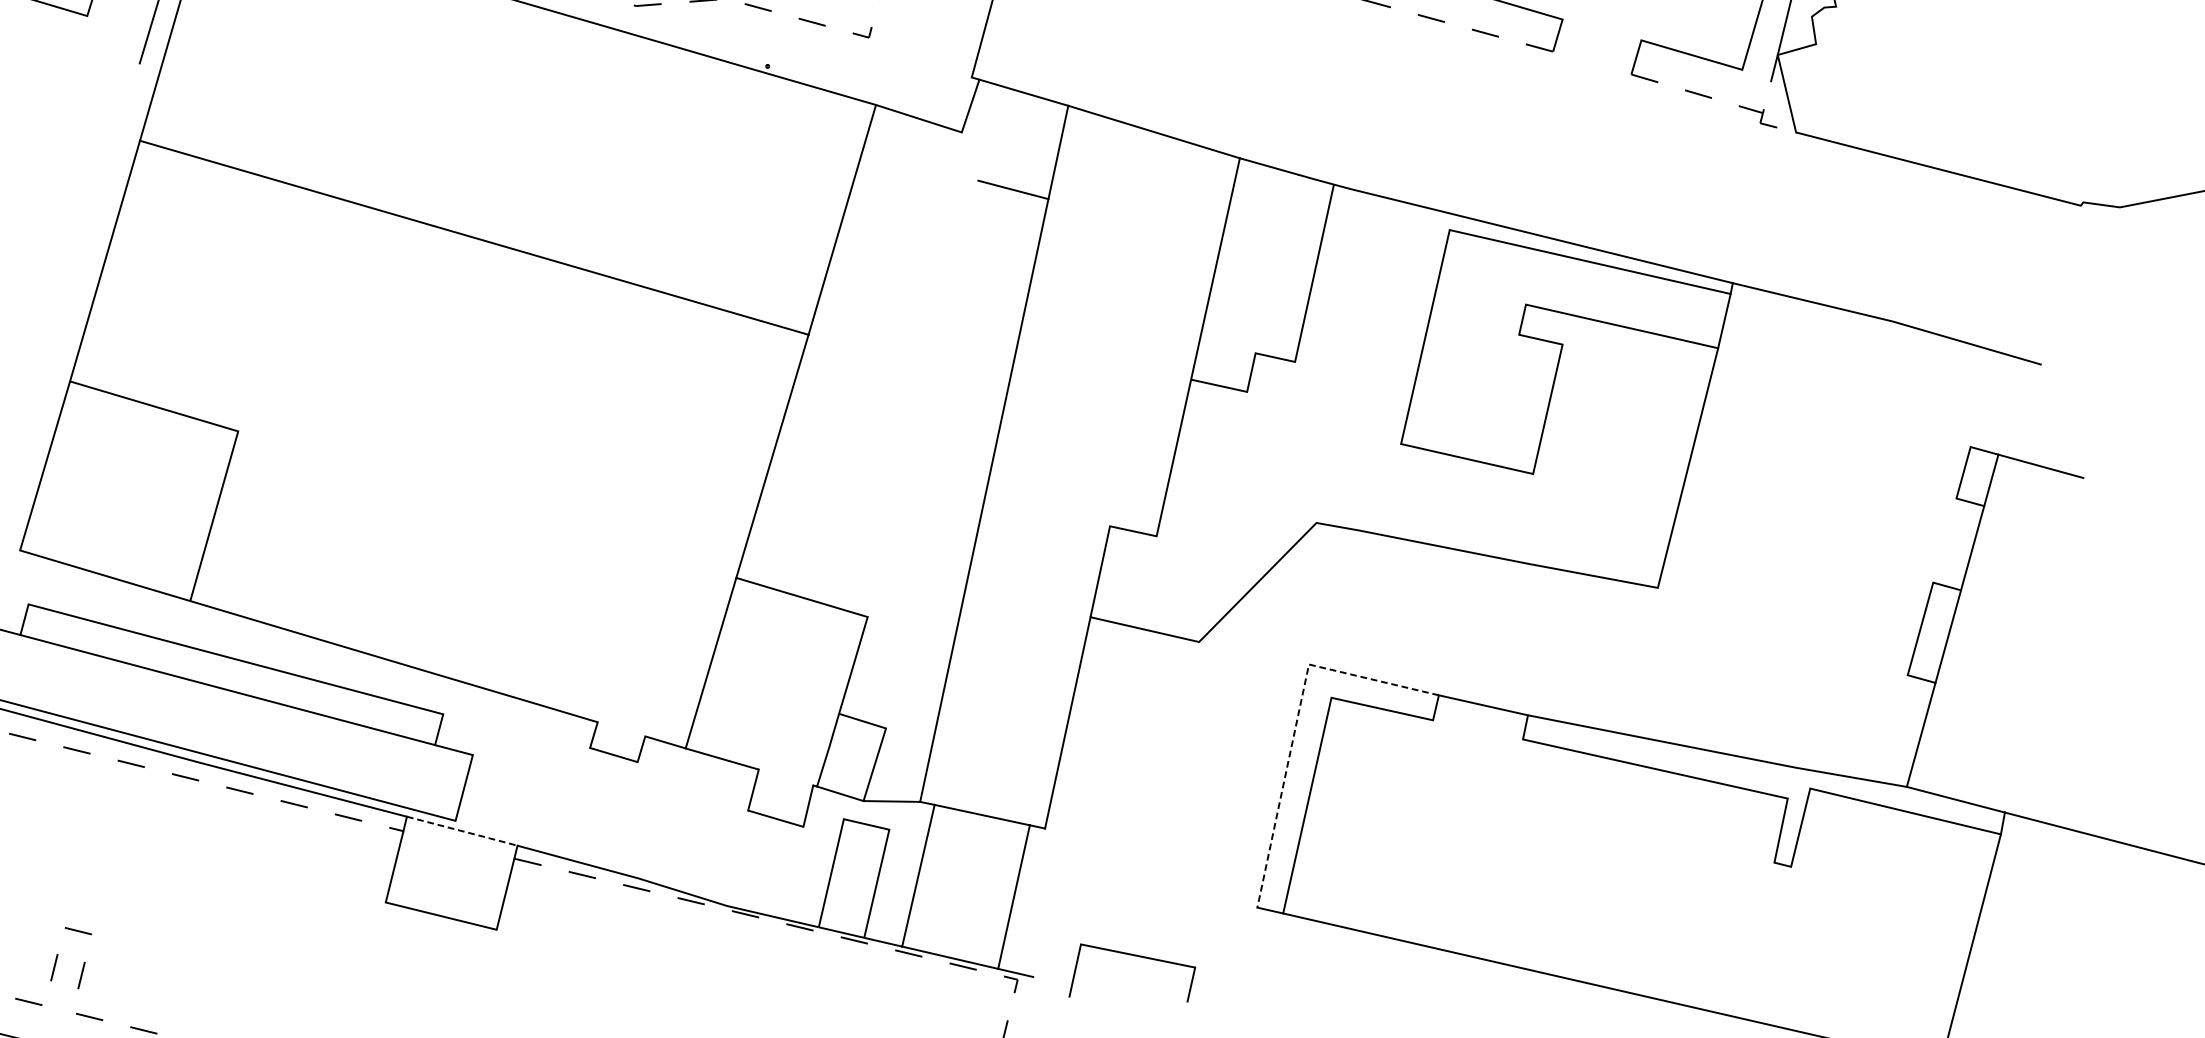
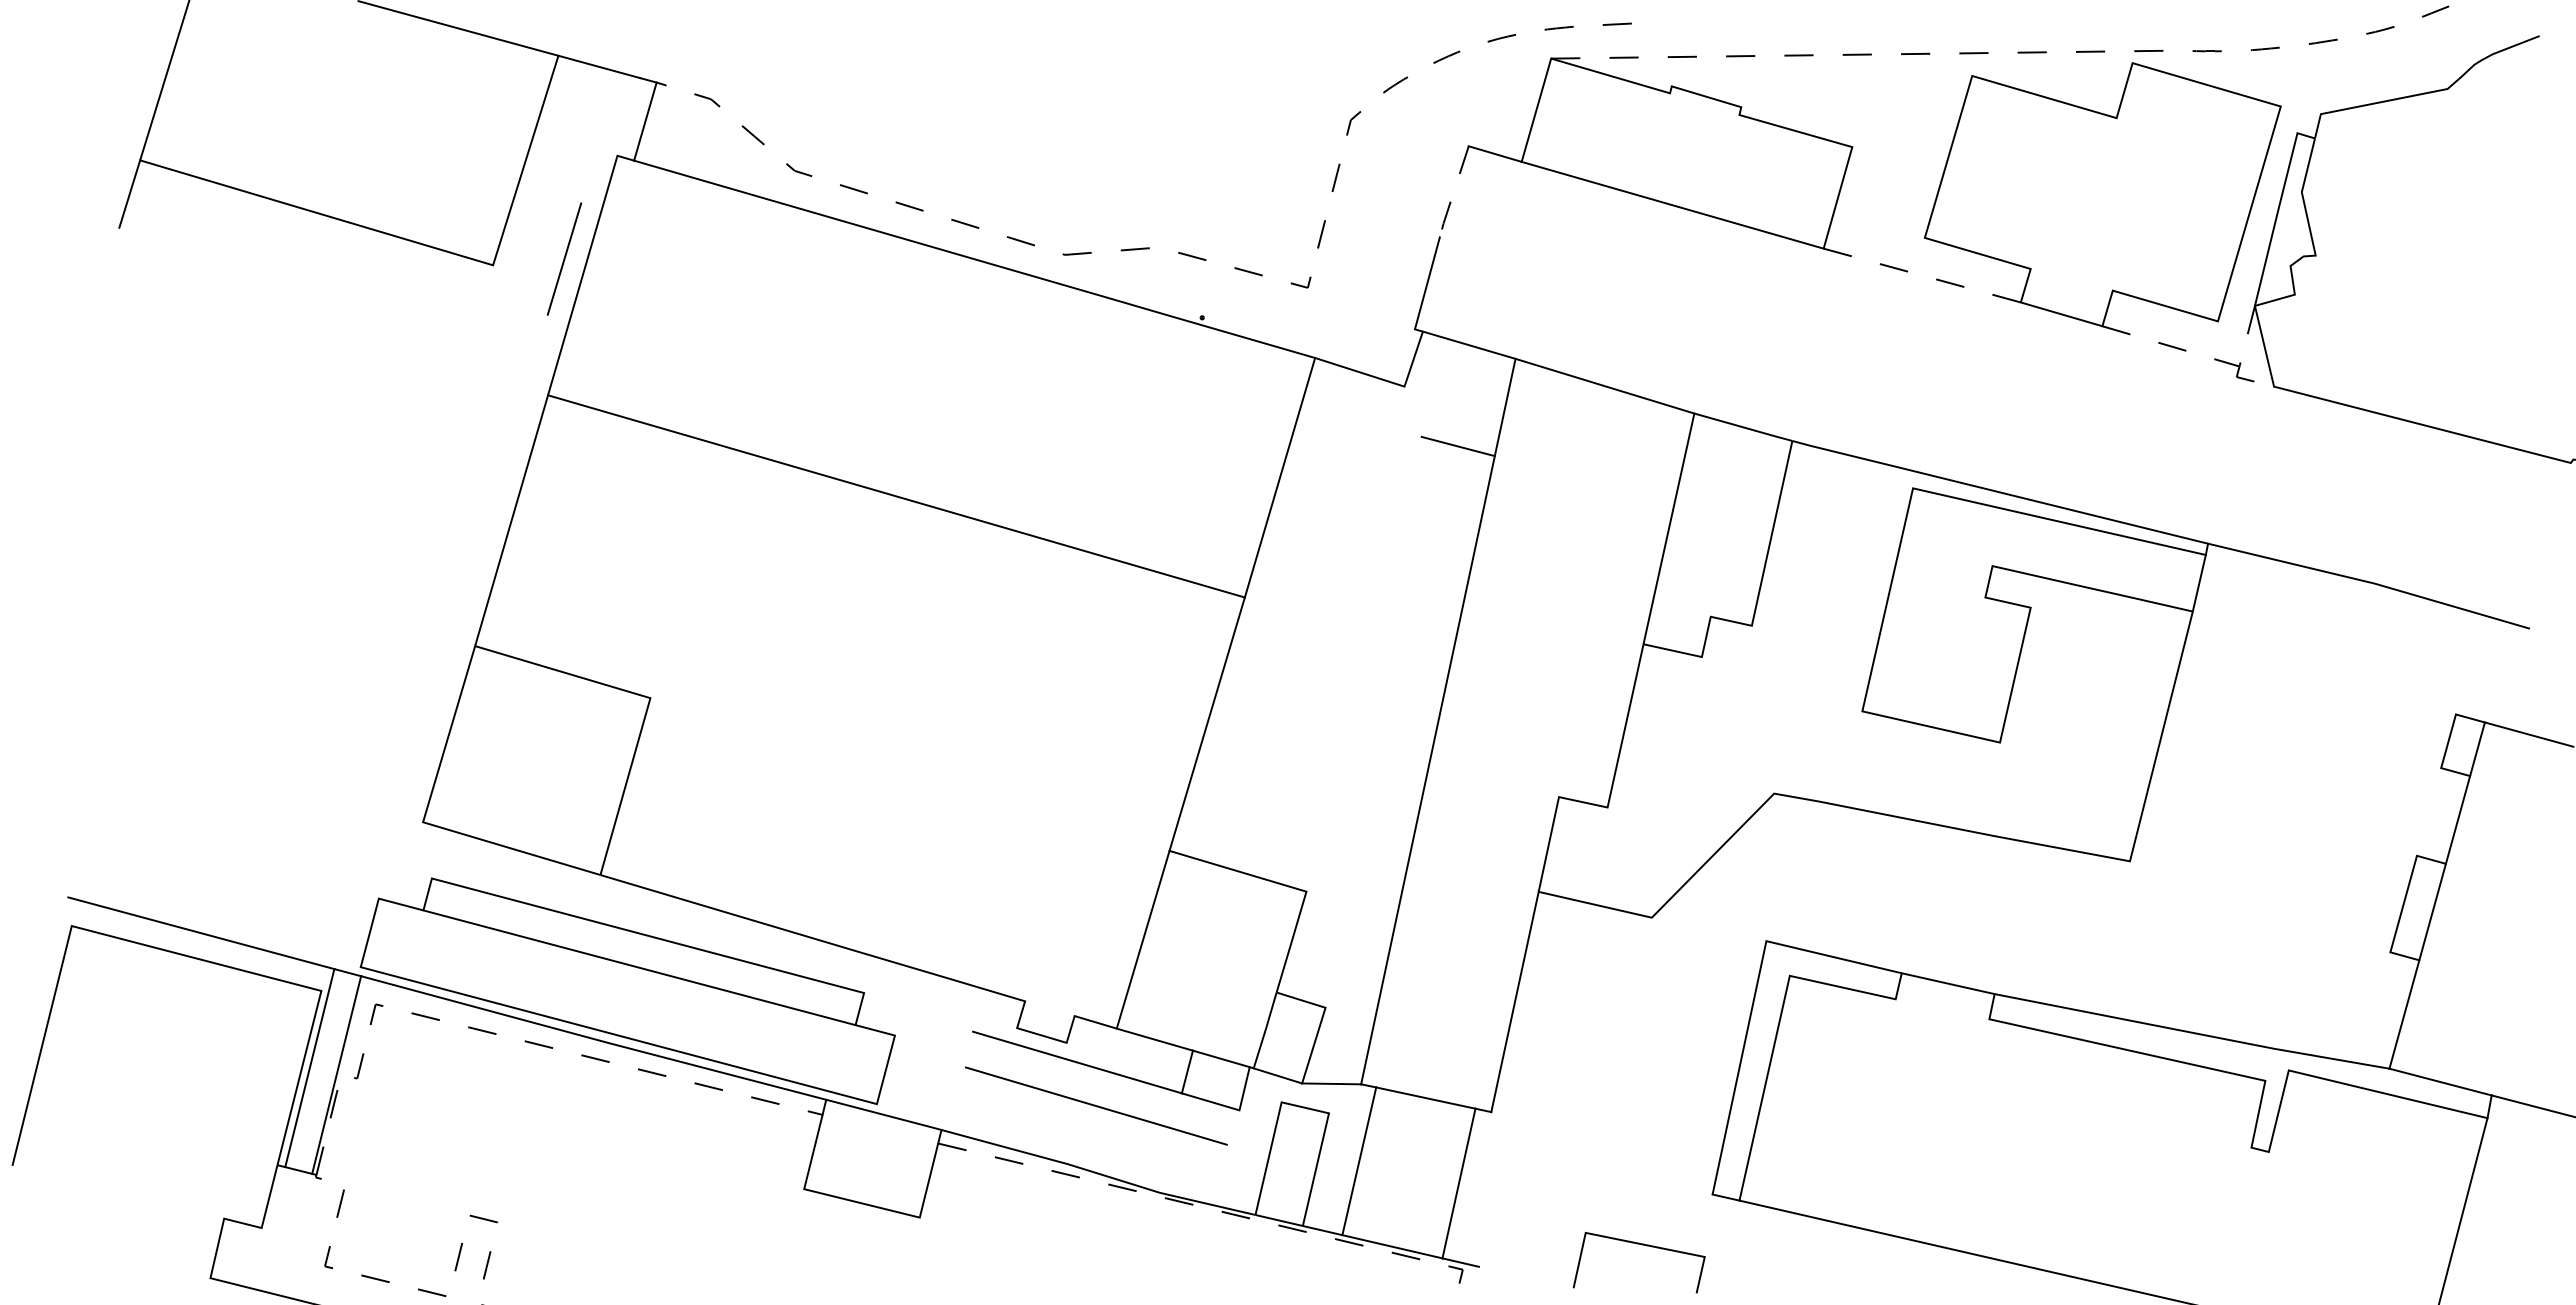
line: (1592, 63) -> (2061, 314), added
line: (1296, 720) -> (1753, 999), dashed -> solid
line: (785, 777) -> (1220, 1058), added
line: (648, 780) -> (1077, 1062), added
line: (665, 822) -> (1095, 1105), added
line: (462, 831) -> (884, 1115), dashed -> solid
part: (1134, 956) -> (1641, 1245), moved

